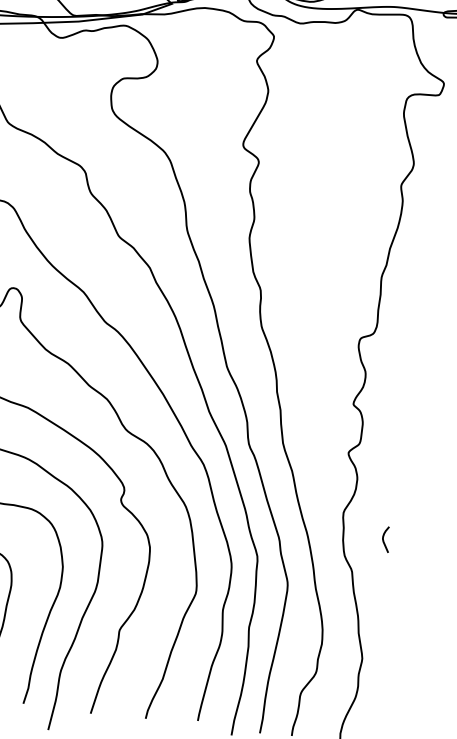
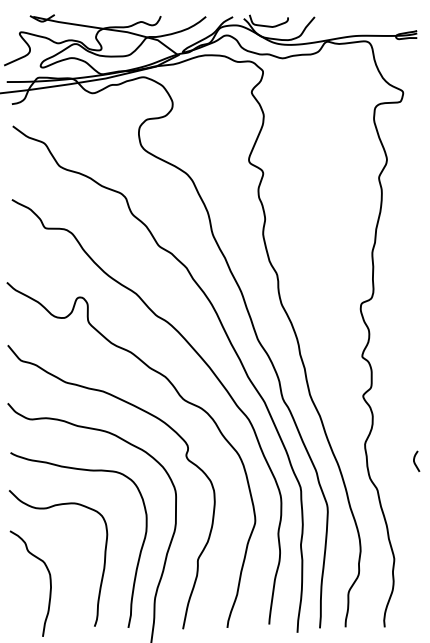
curve: (383, 538) -> (414, 460), moved

